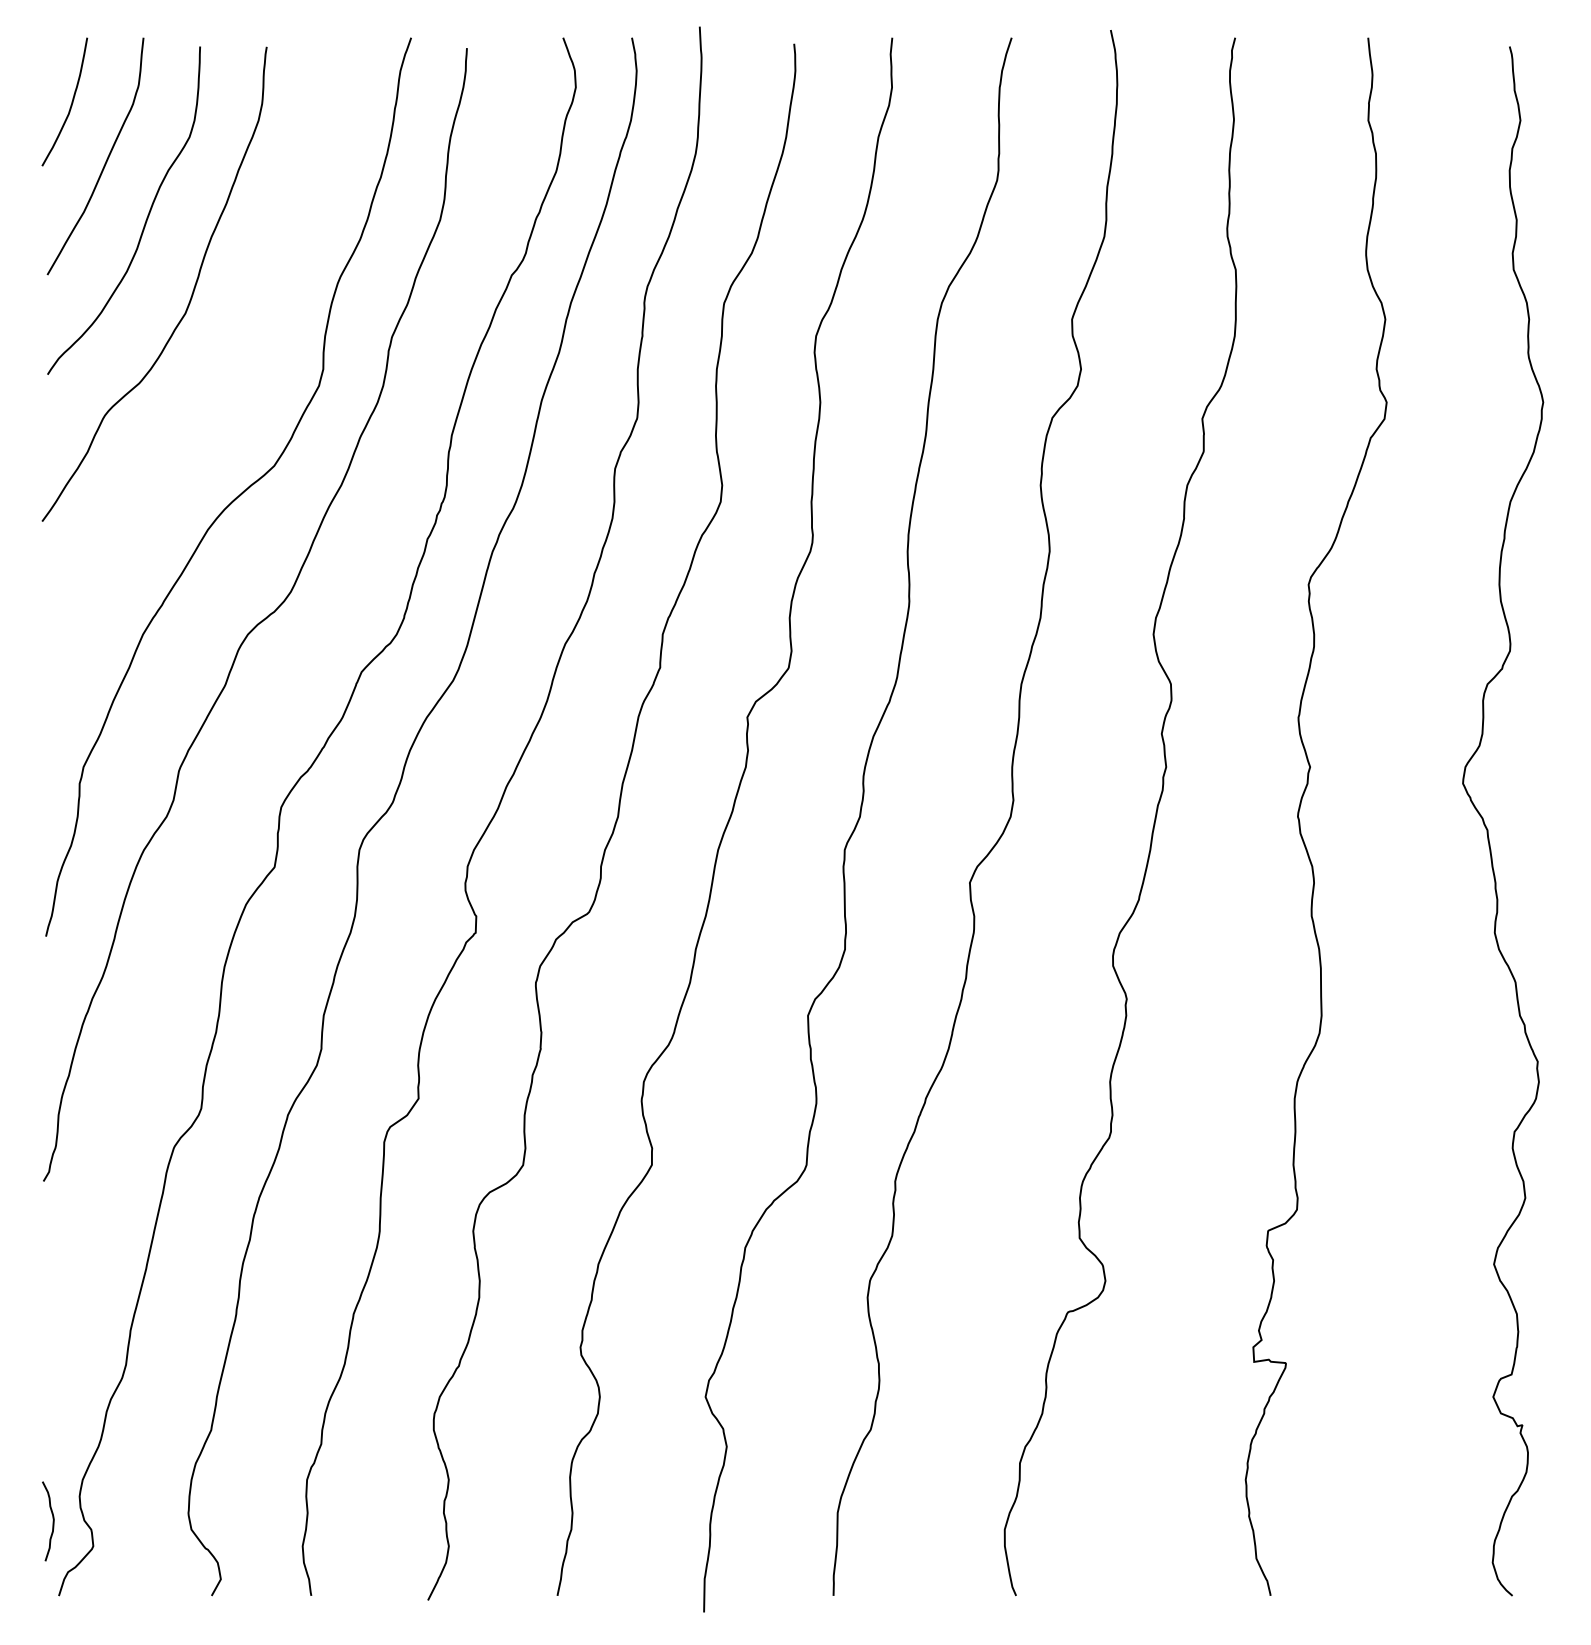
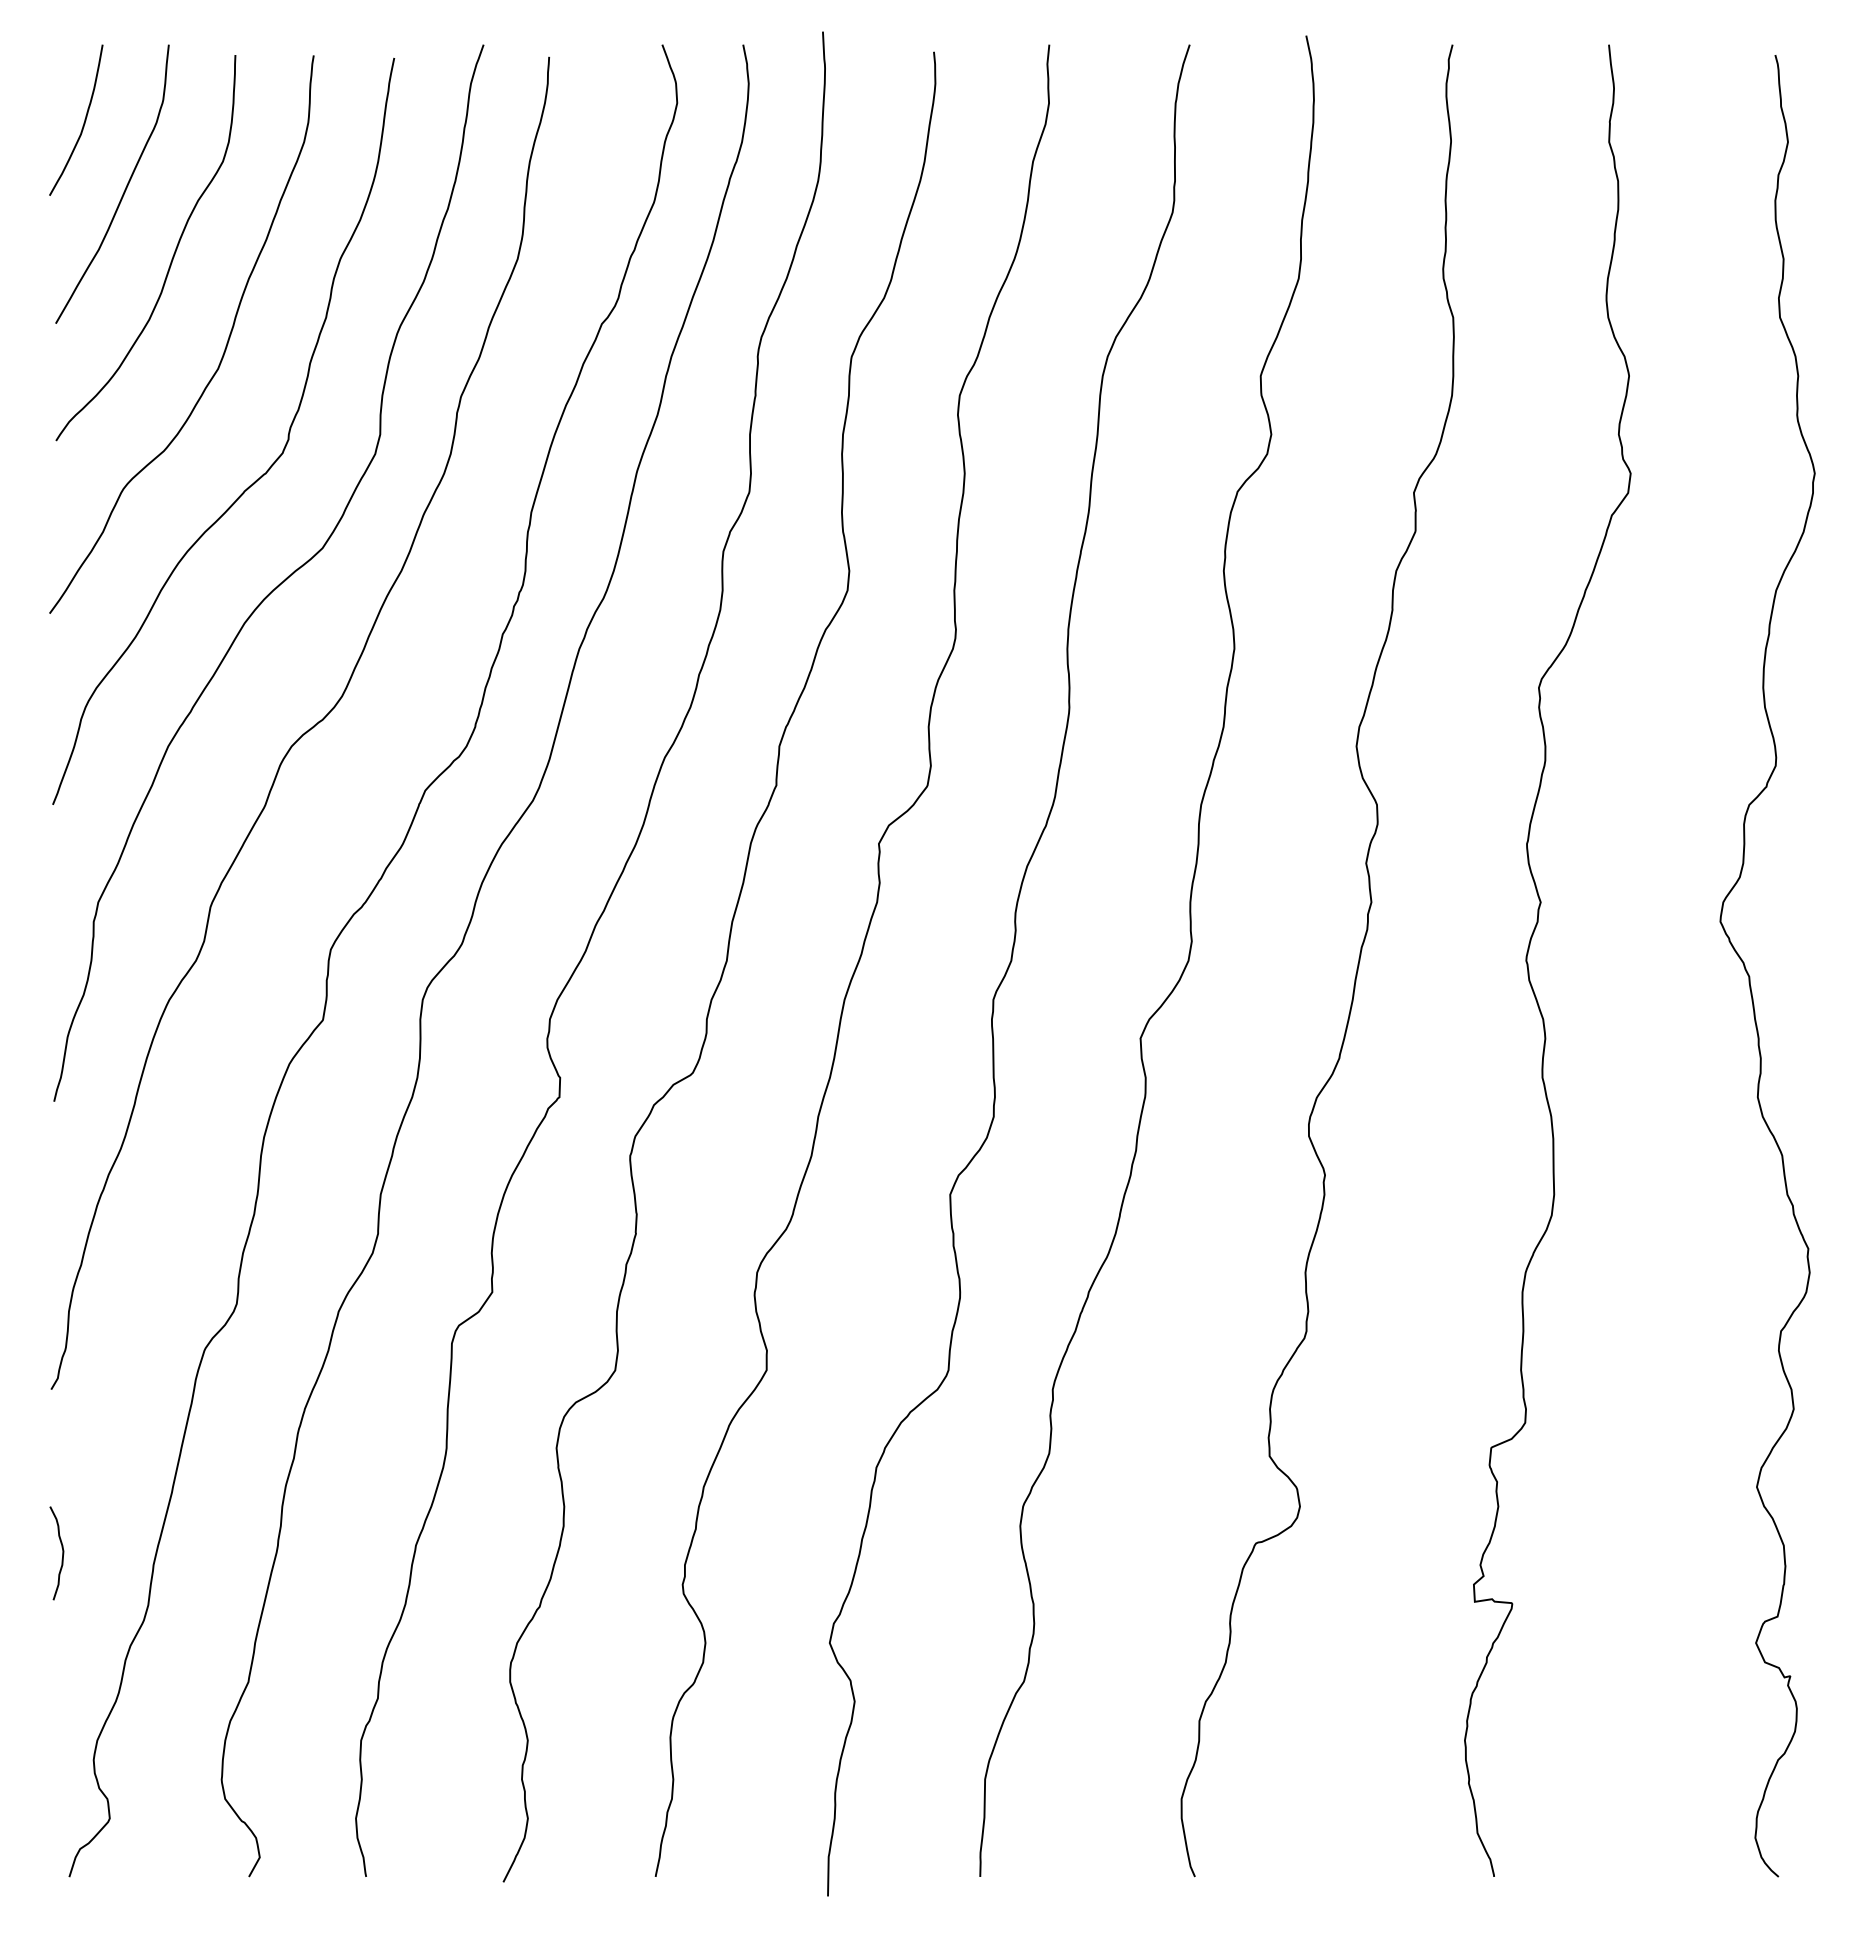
curve: (229, 395) -> (270, 465), added
curve: (53, 1521) -> (62, 1553), moved

